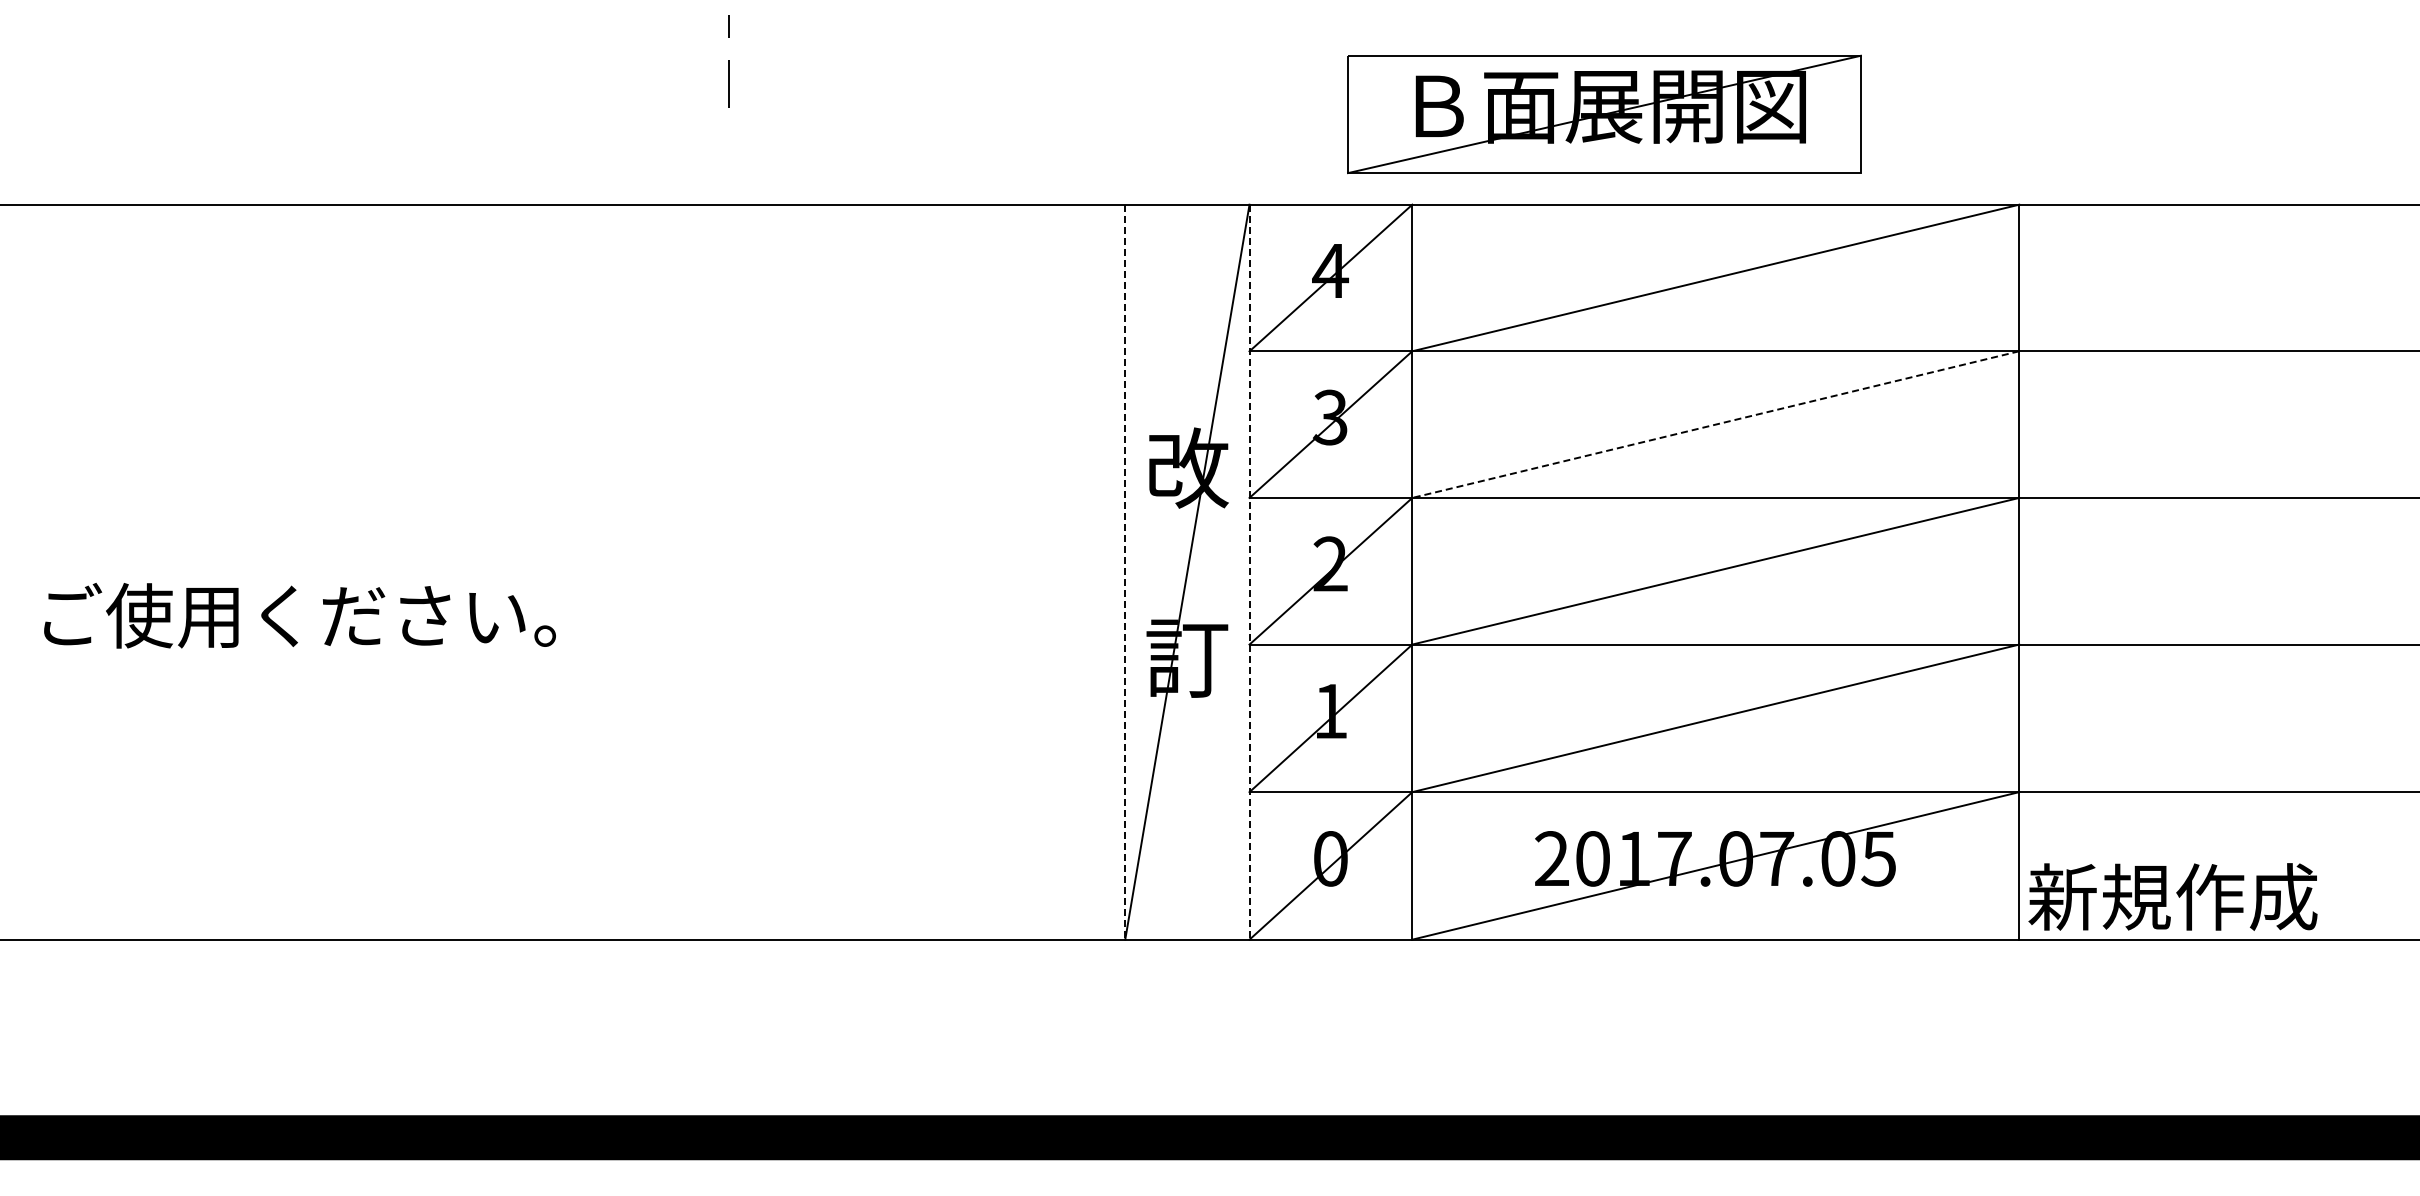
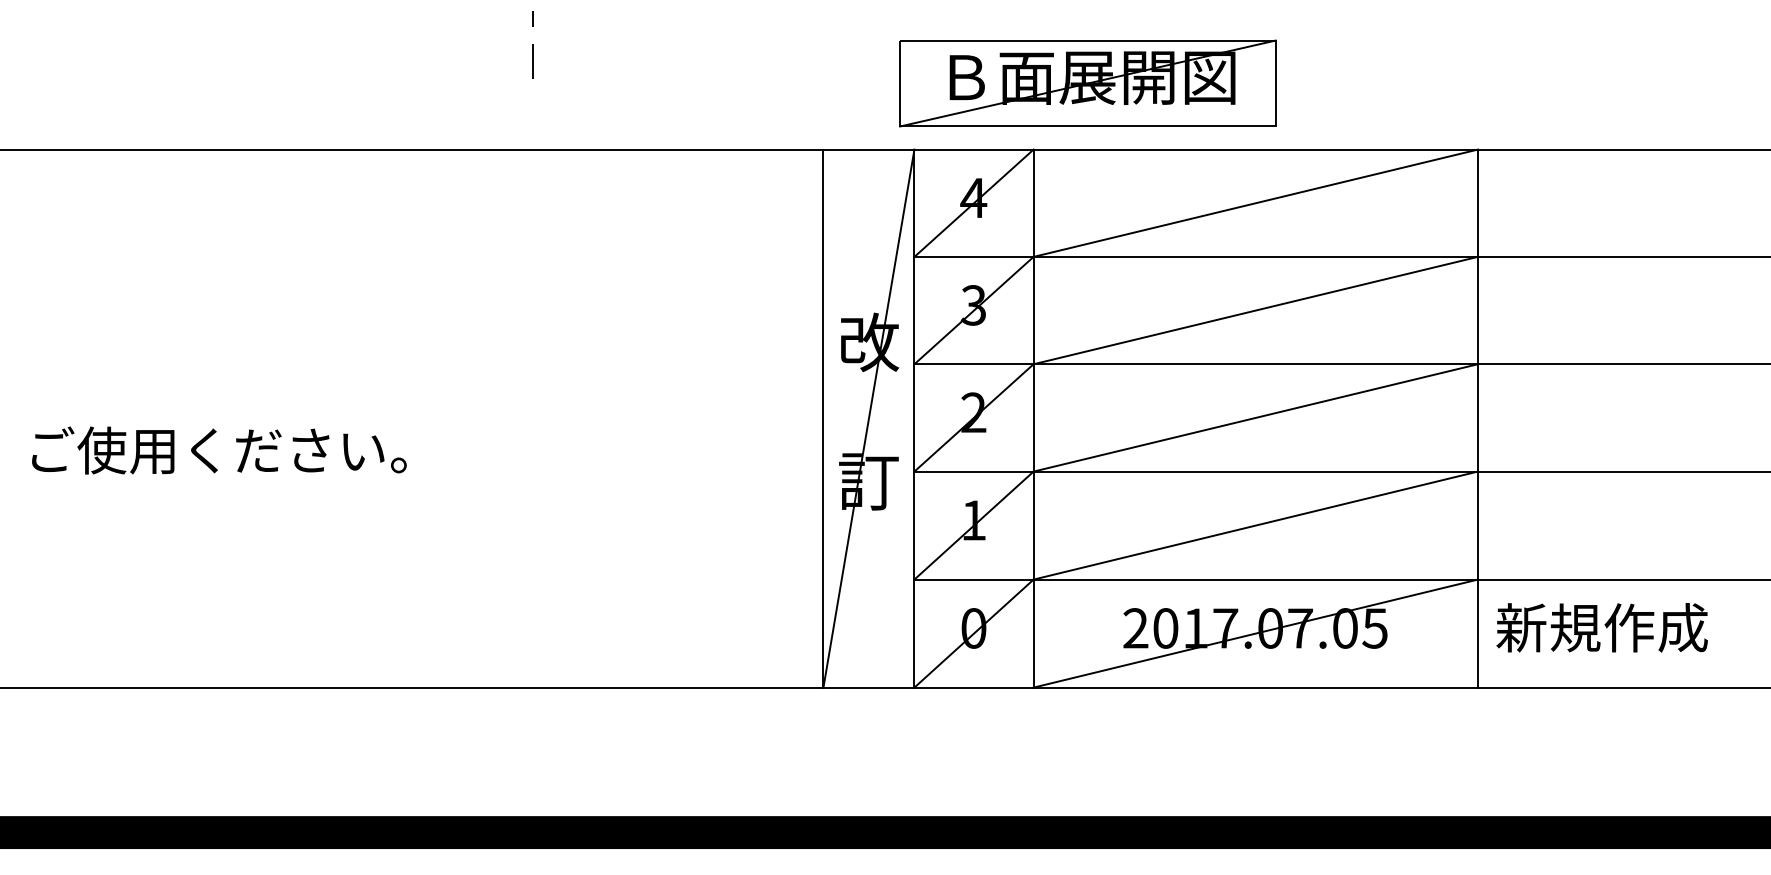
part: (1604, 114) -> (1087, 83), moved
line: (1715, 424) -> (1255, 310), dashed -> solid
line: (1125, 572) -> (823, 418), dashed -> solid
line: (1249, 572) -> (914, 418), dashed -> solid
text: (2172, 896) -> (1601, 627), moved

